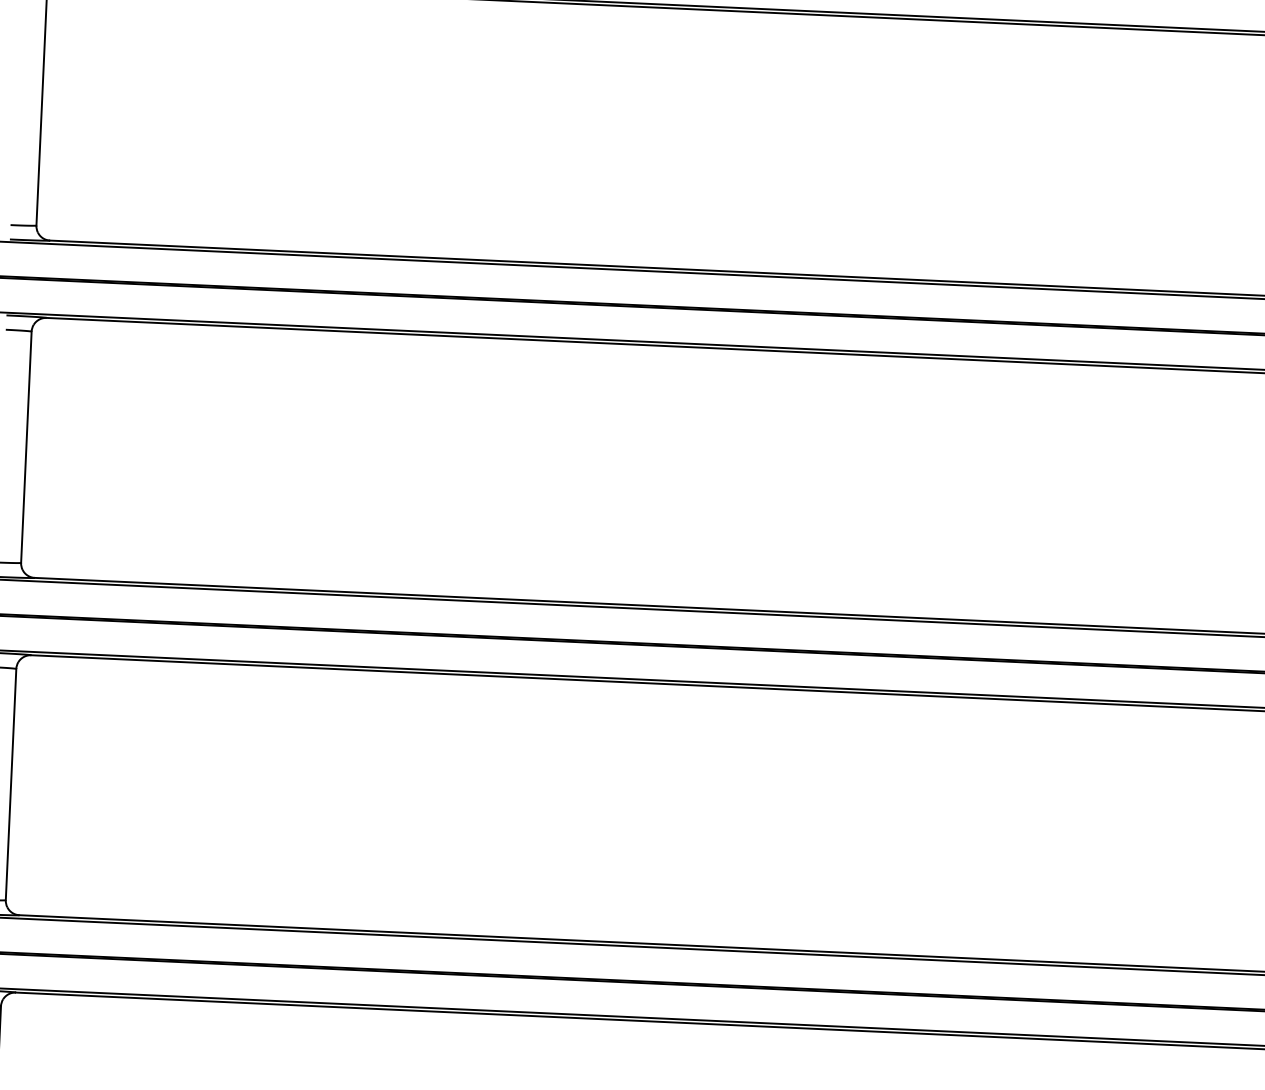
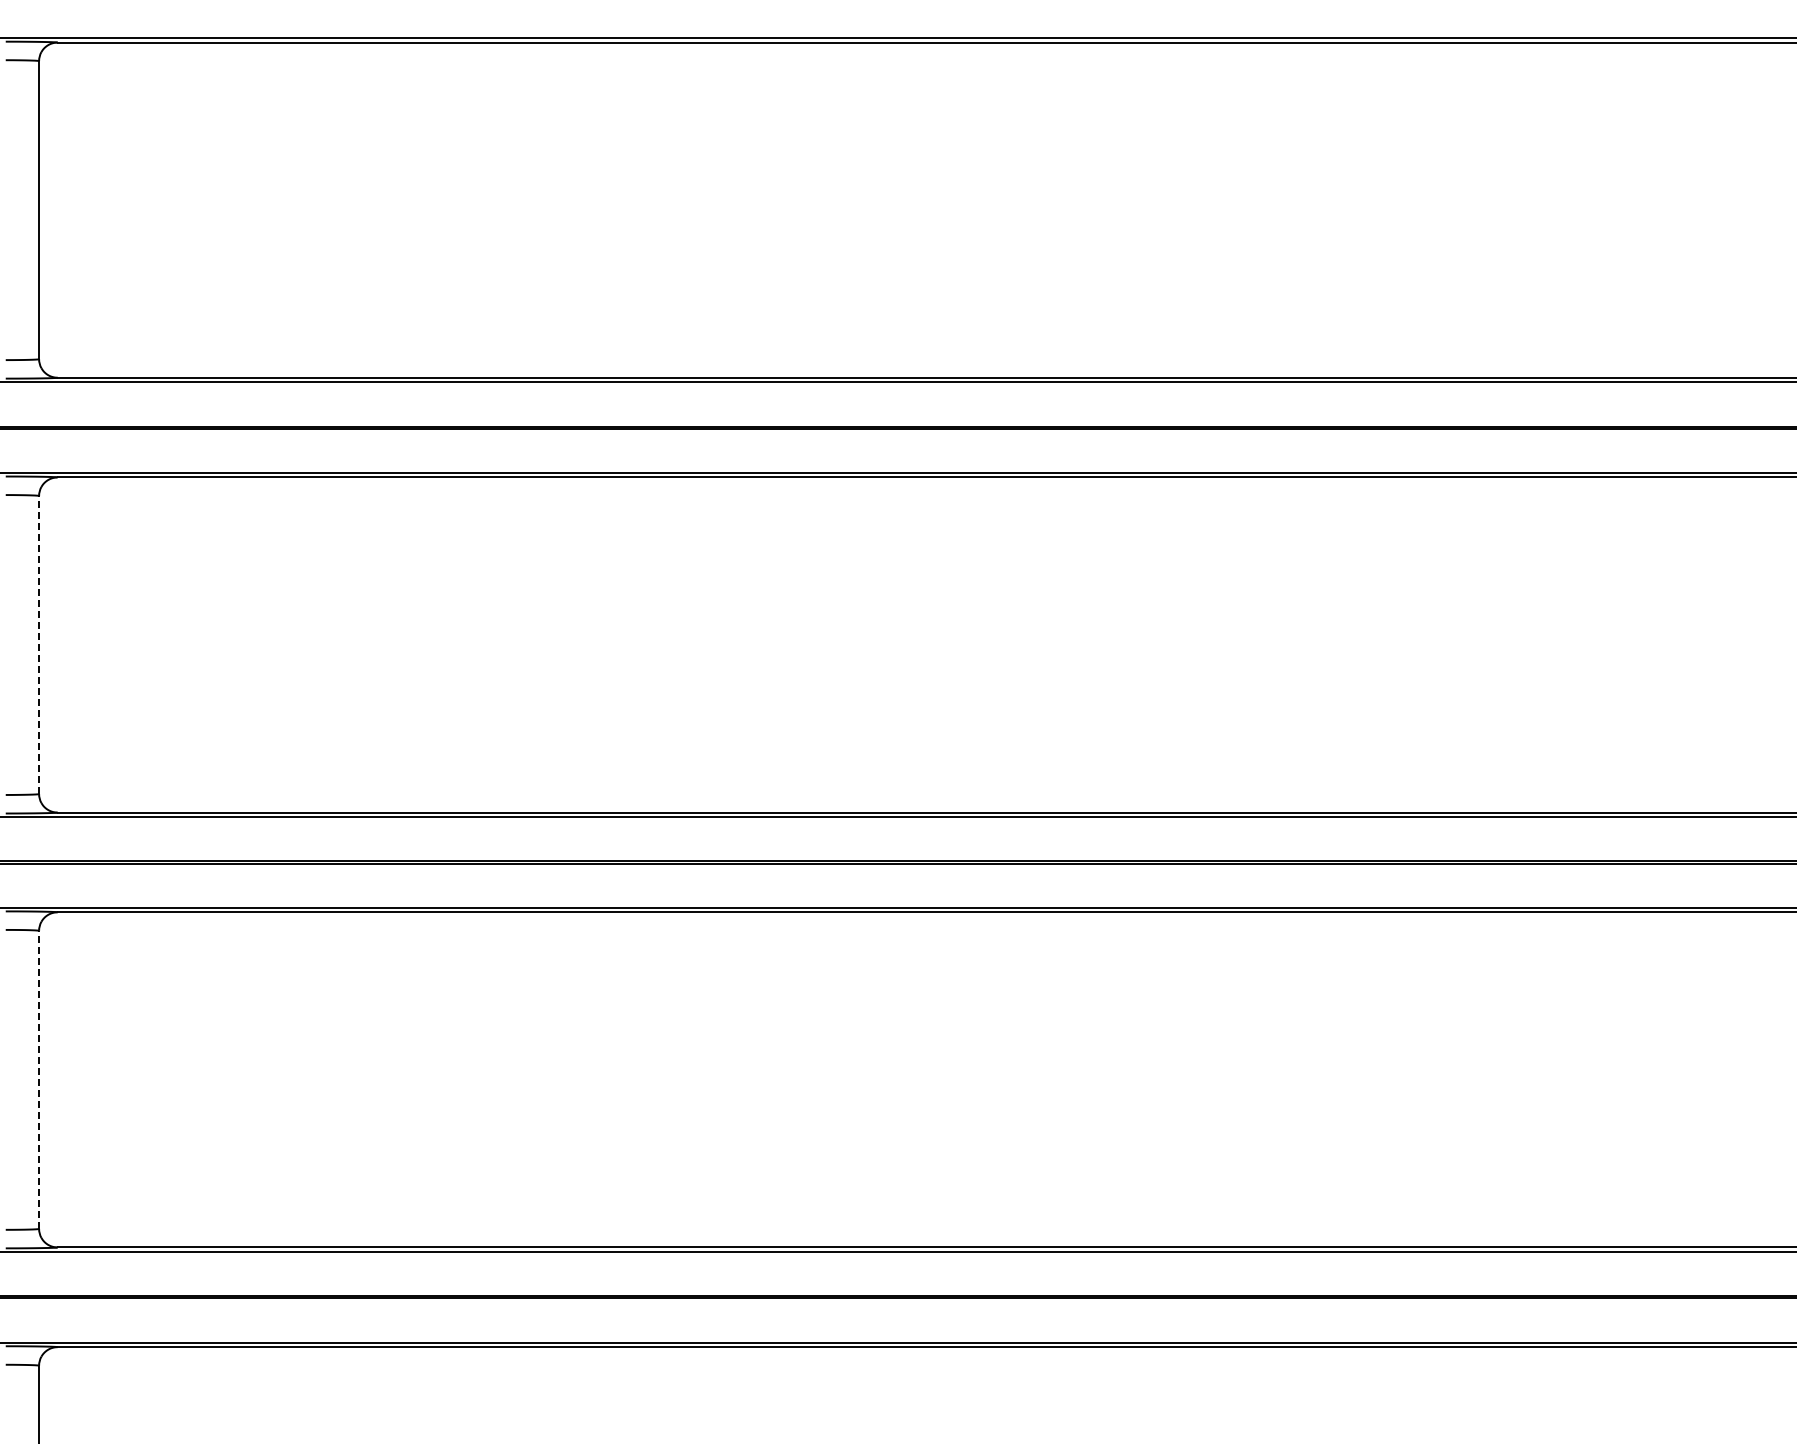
line: (26, 446) -> (39, 644), solid -> dashed
line: (11, 784) -> (39, 1079), solid -> dashed

